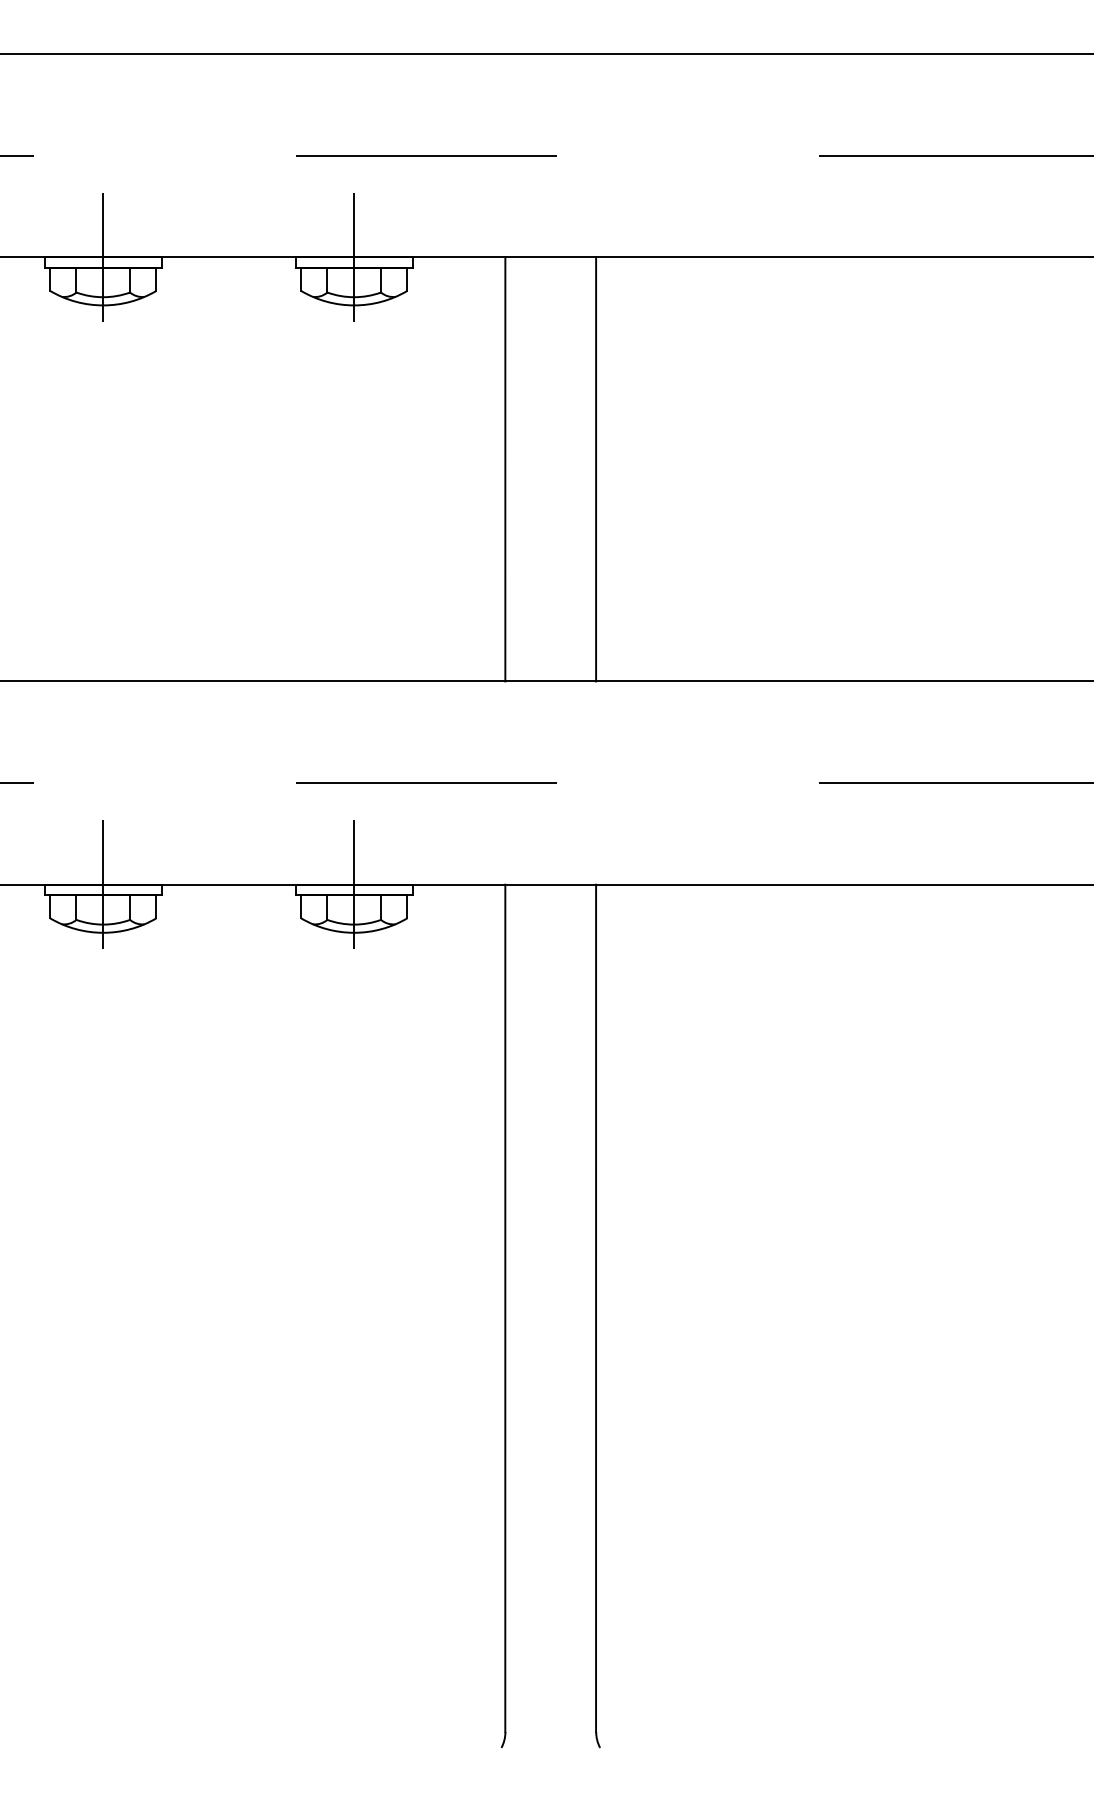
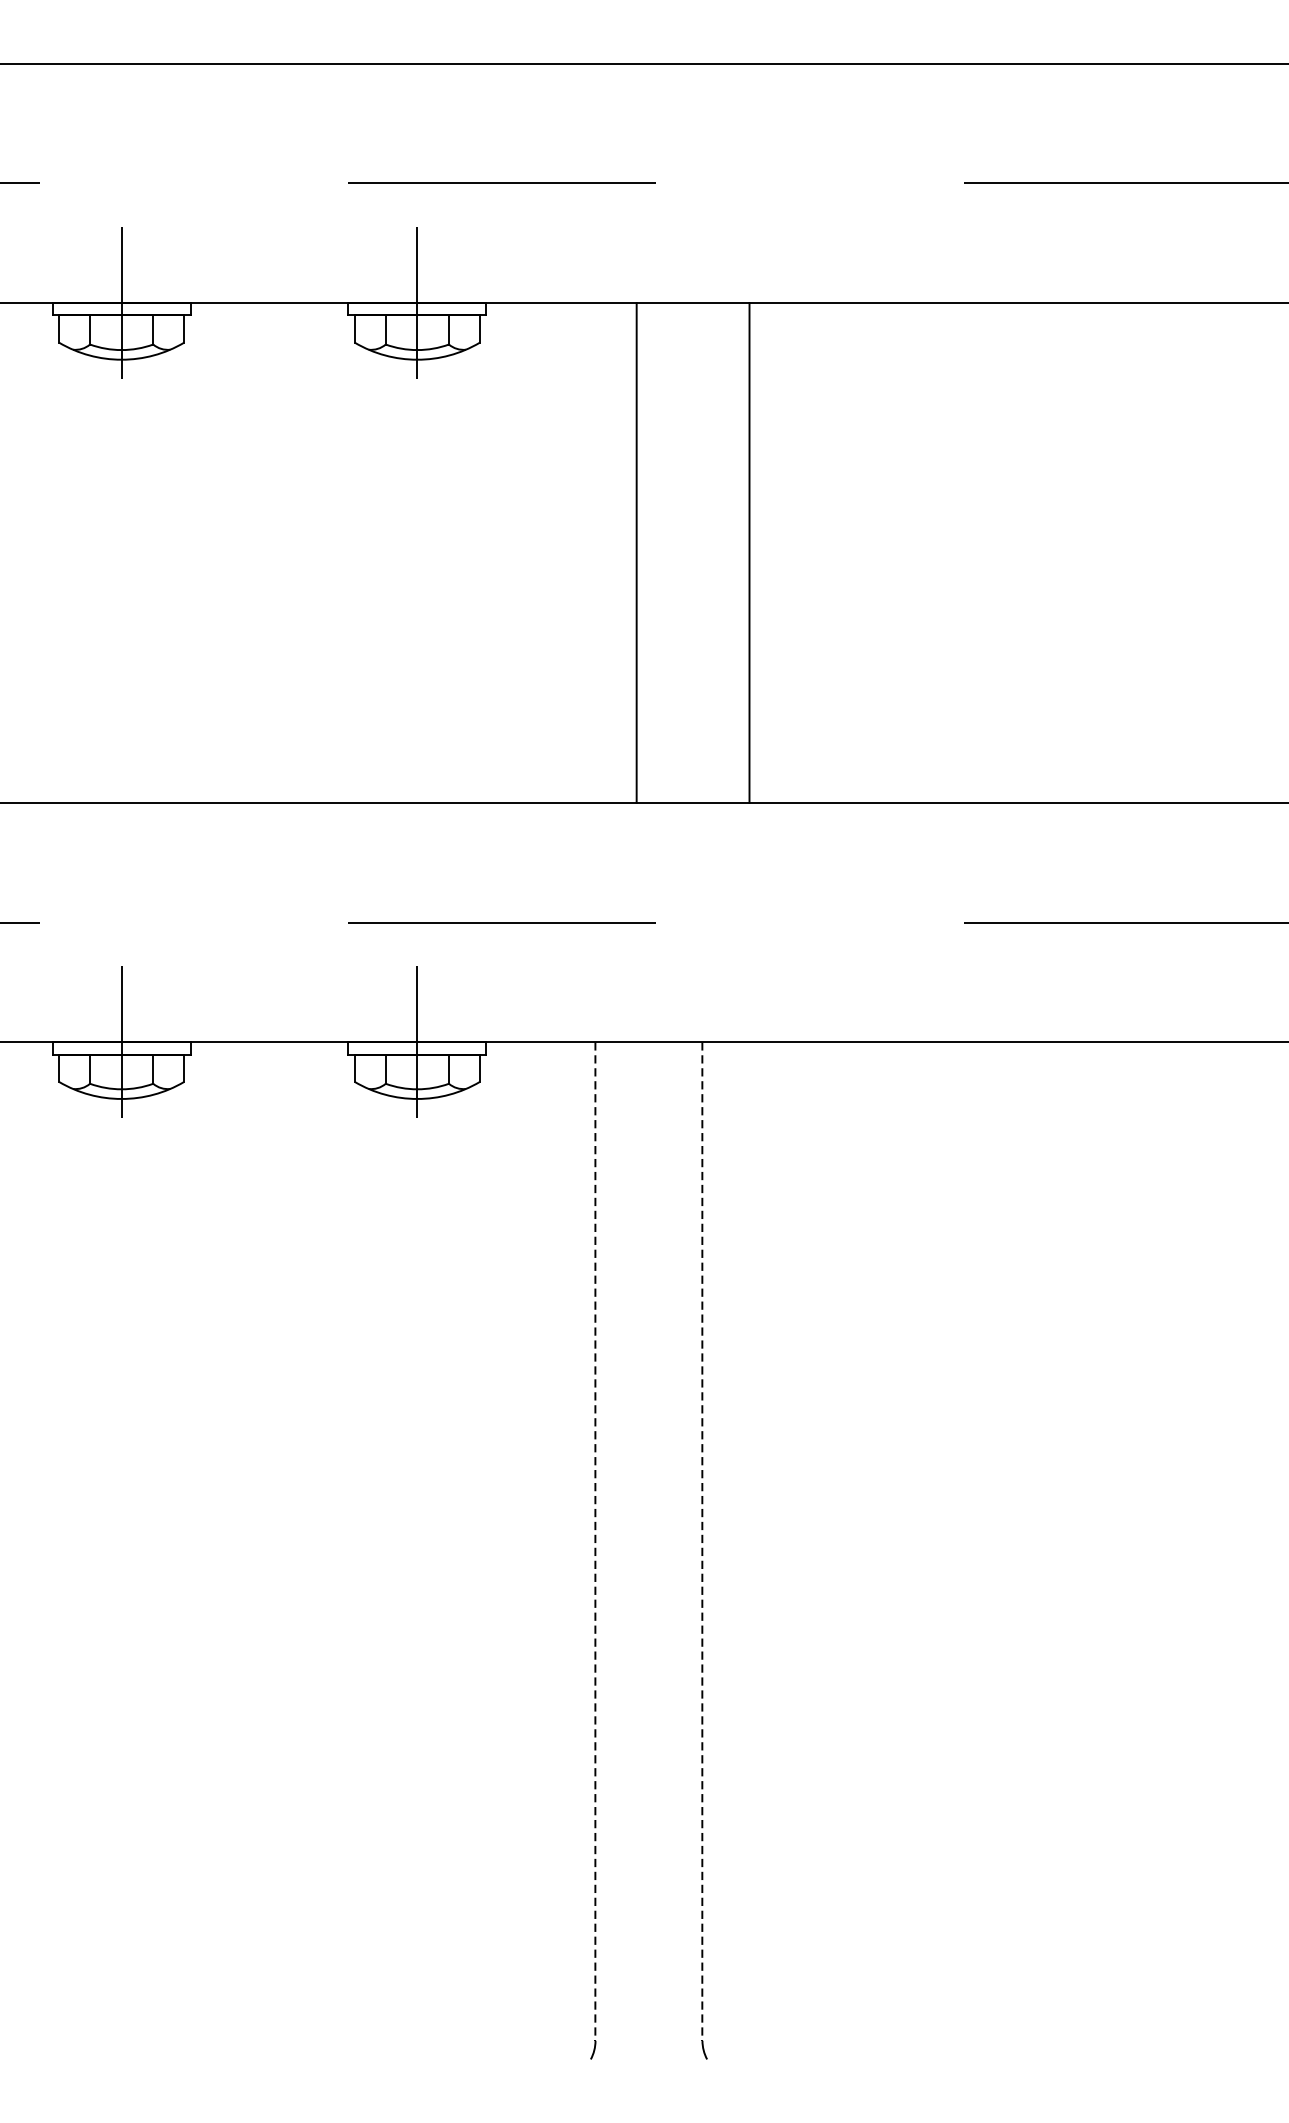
line: (505, 469) -> (636, 553), moved
line: (596, 469) -> (749, 553), moved
line: (505, 1308) -> (595, 1541), solid -> dashed
line: (596, 1308) -> (702, 1541), solid -> dashed

